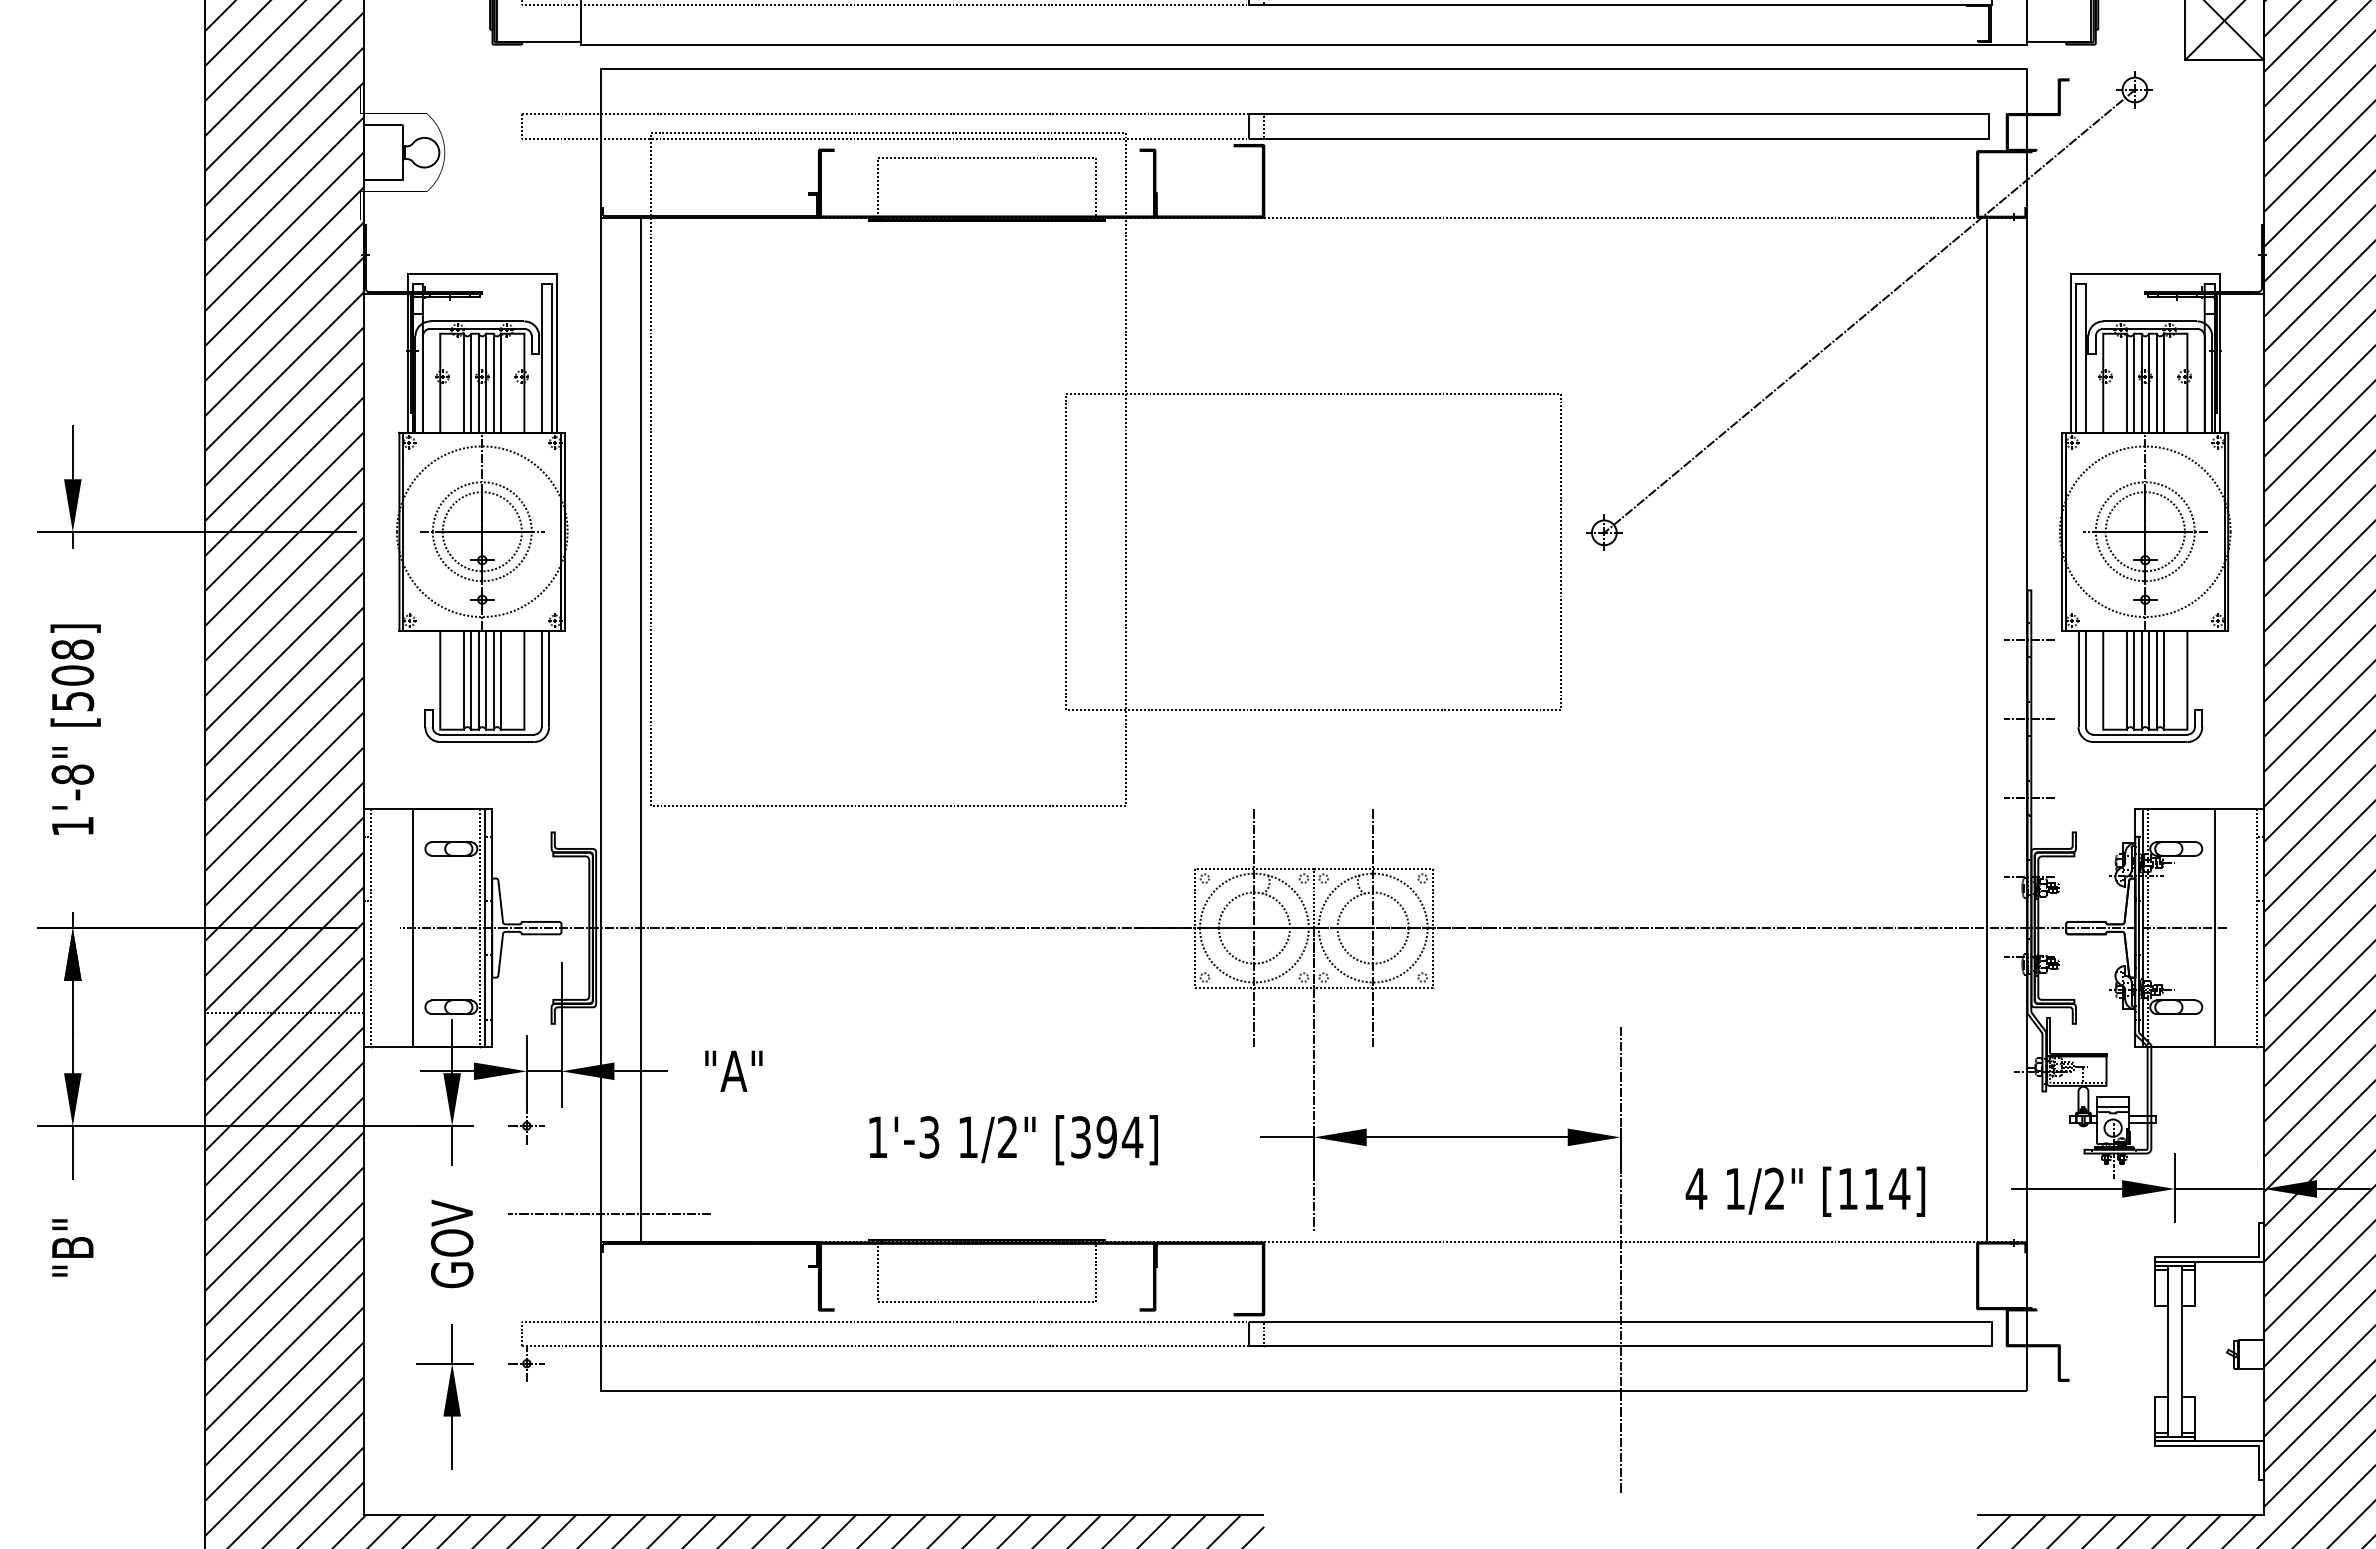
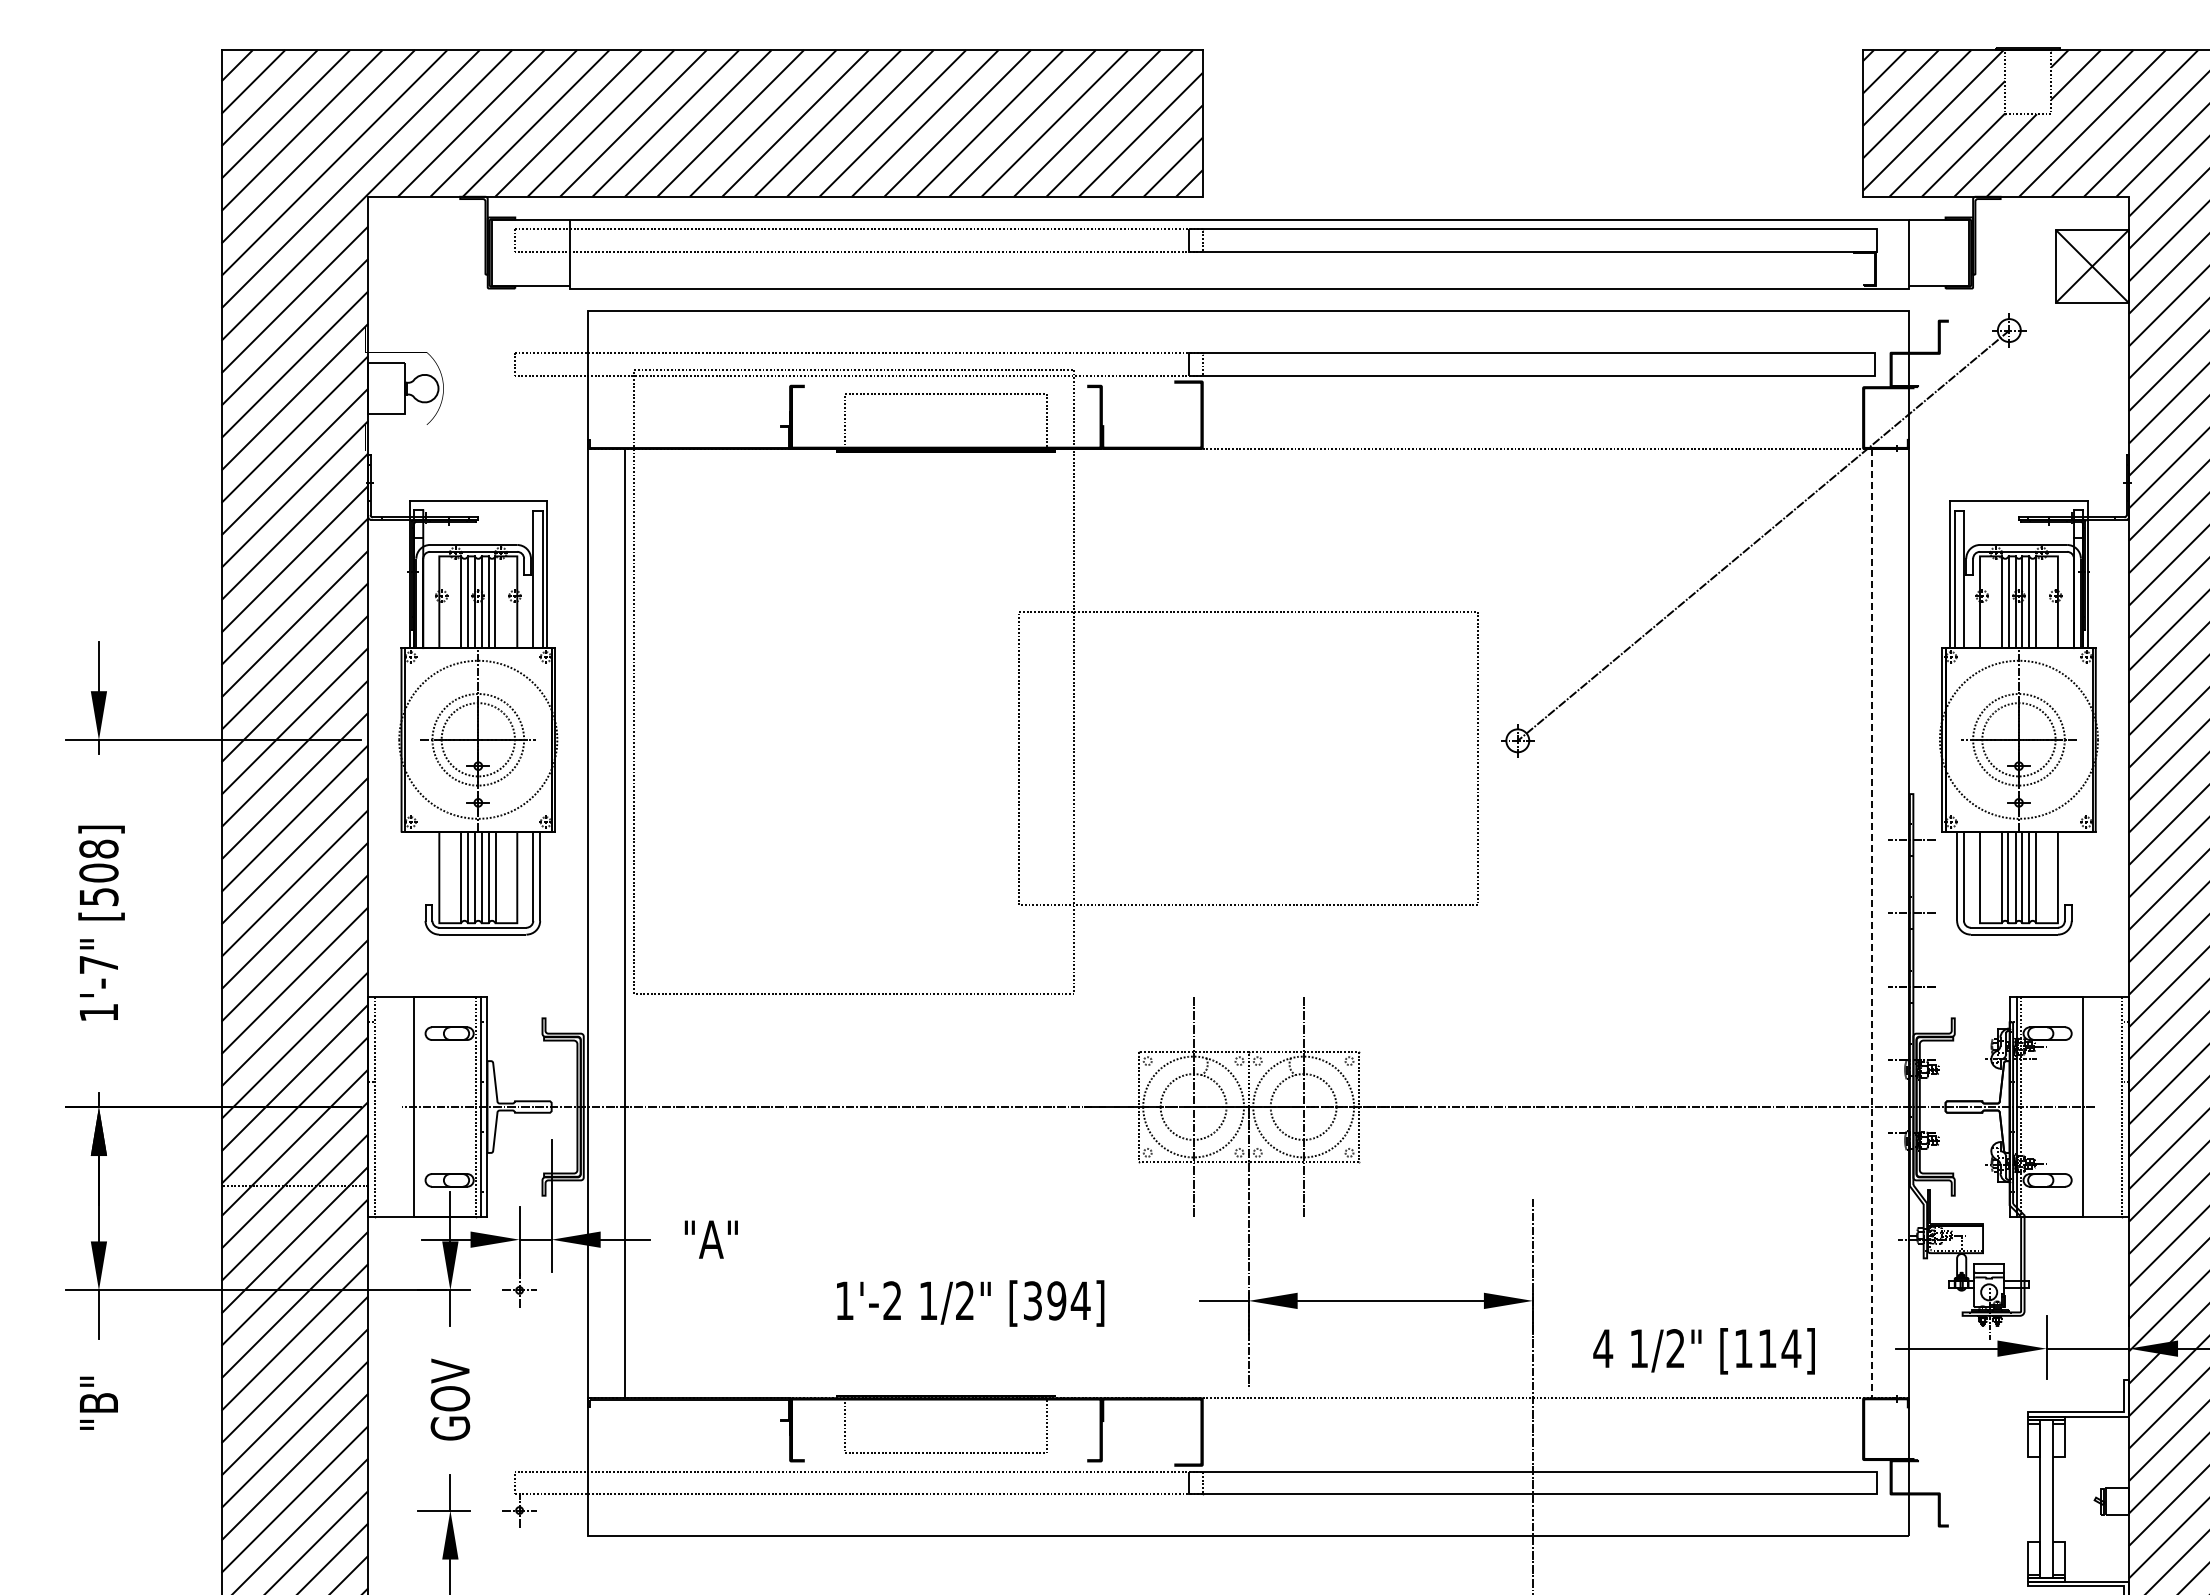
line: (1987, 730) -> (1872, 923), solid -> dashed
text: (72, 774) -> (98, 964), 1'-8" -> 1'-7"
text: (929, 1136) -> (892, 1300), 1'-3 -> 1'-2
line: (608, 1213) -> (595, 1371), removed

